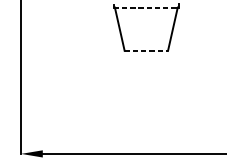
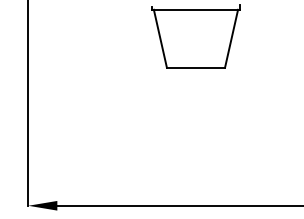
line: (145, 7) -> (195, 9), dashed -> solid
line: (146, 50) -> (196, 67), dashed -> solid

